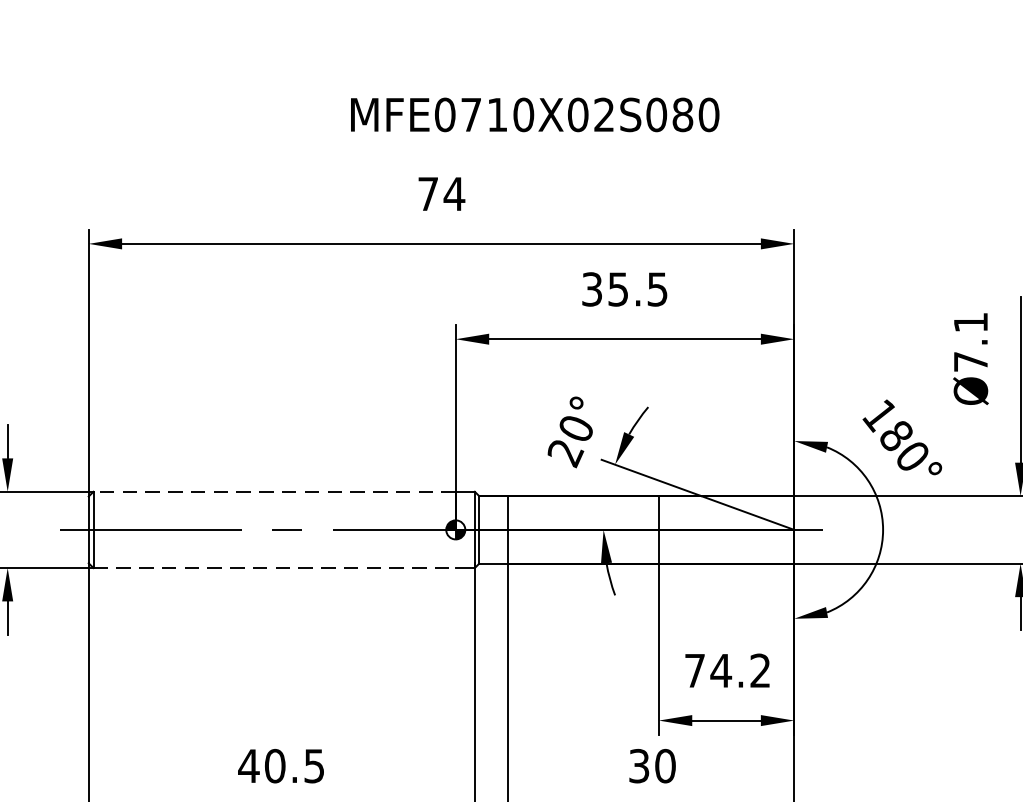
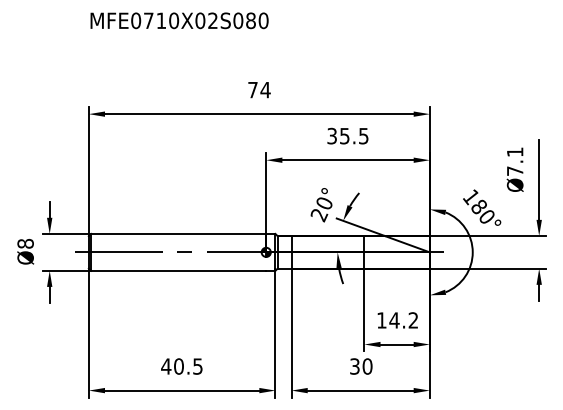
text: (534, 114) -> (179, 20), moved
line: (274, 490) -> (178, 233), dashed -> solid
line: (274, 567) -> (178, 270), dashed -> solid
text: (694, 670) -> (381, 320), 74.2 -> 14.2

